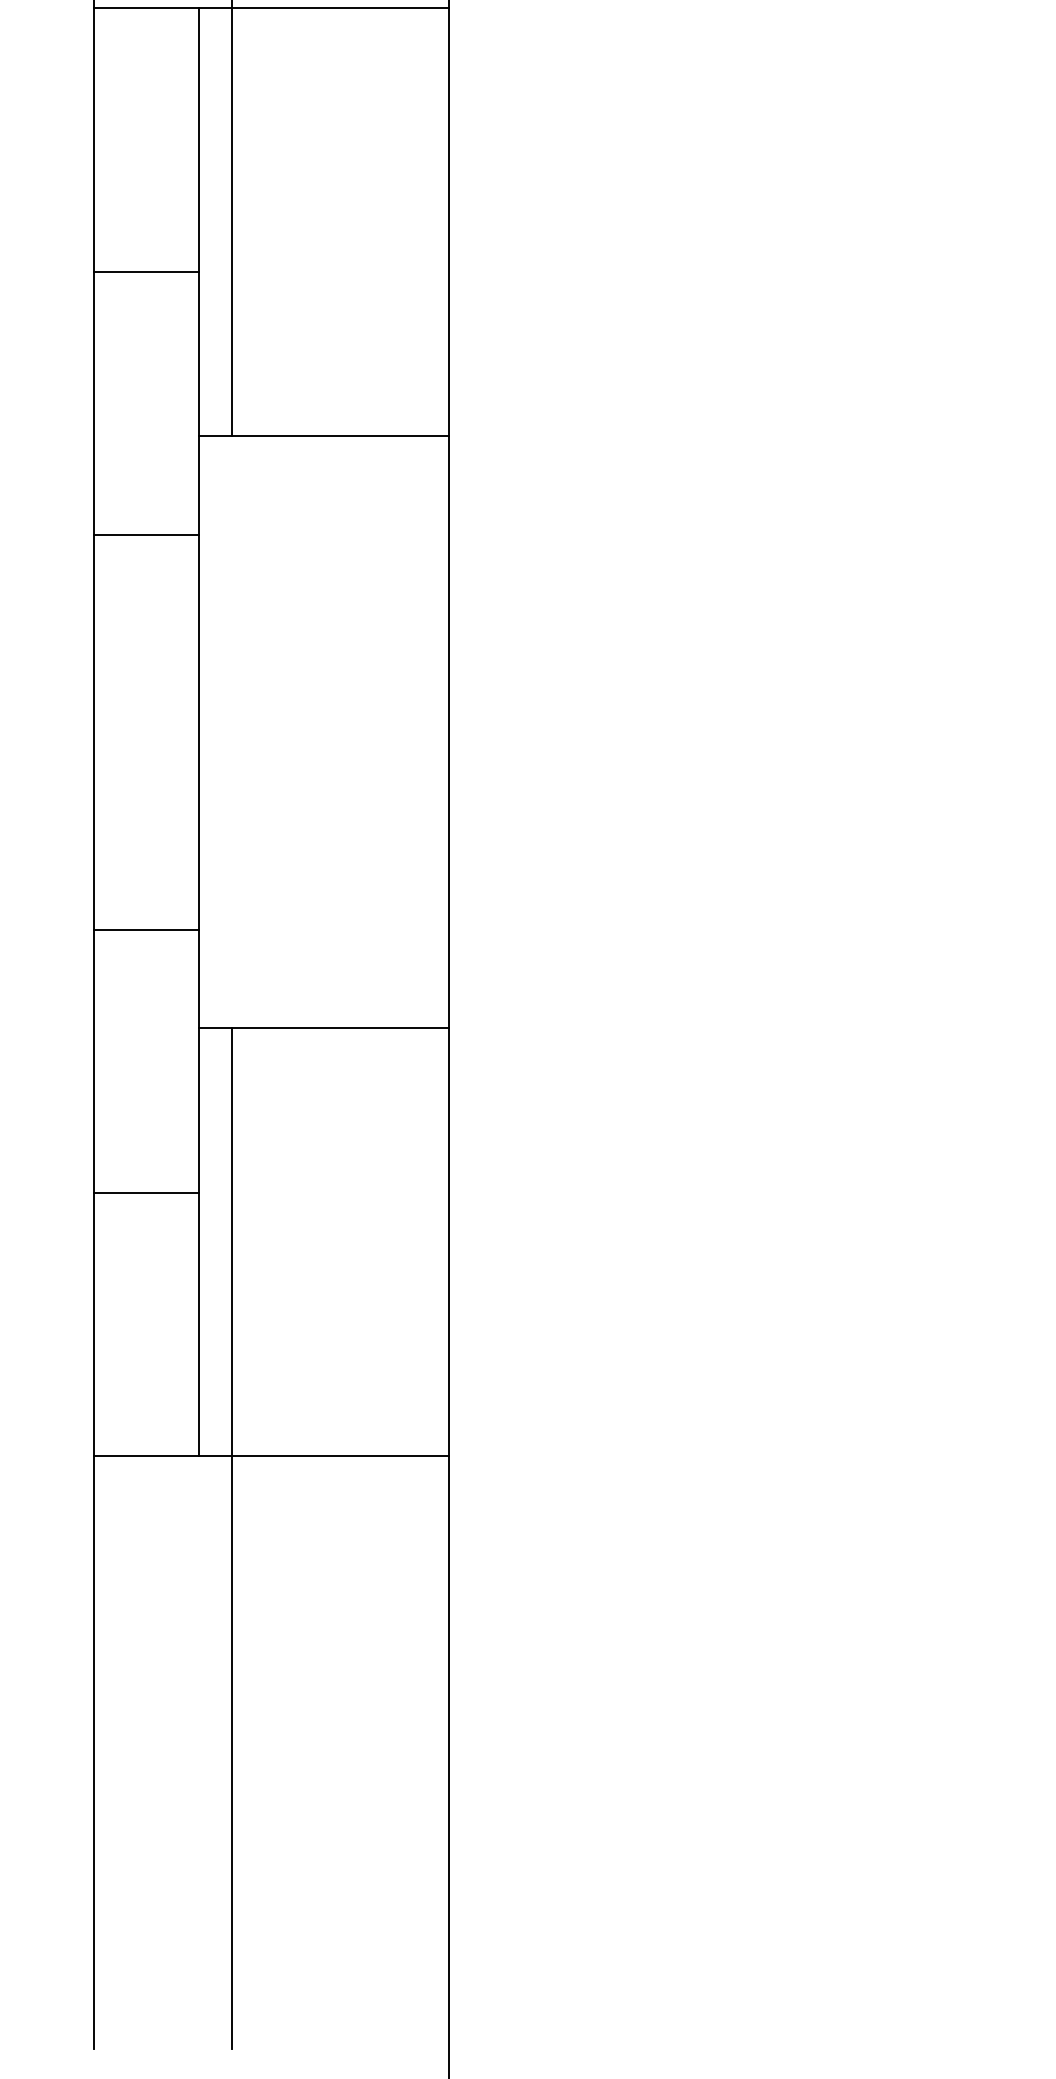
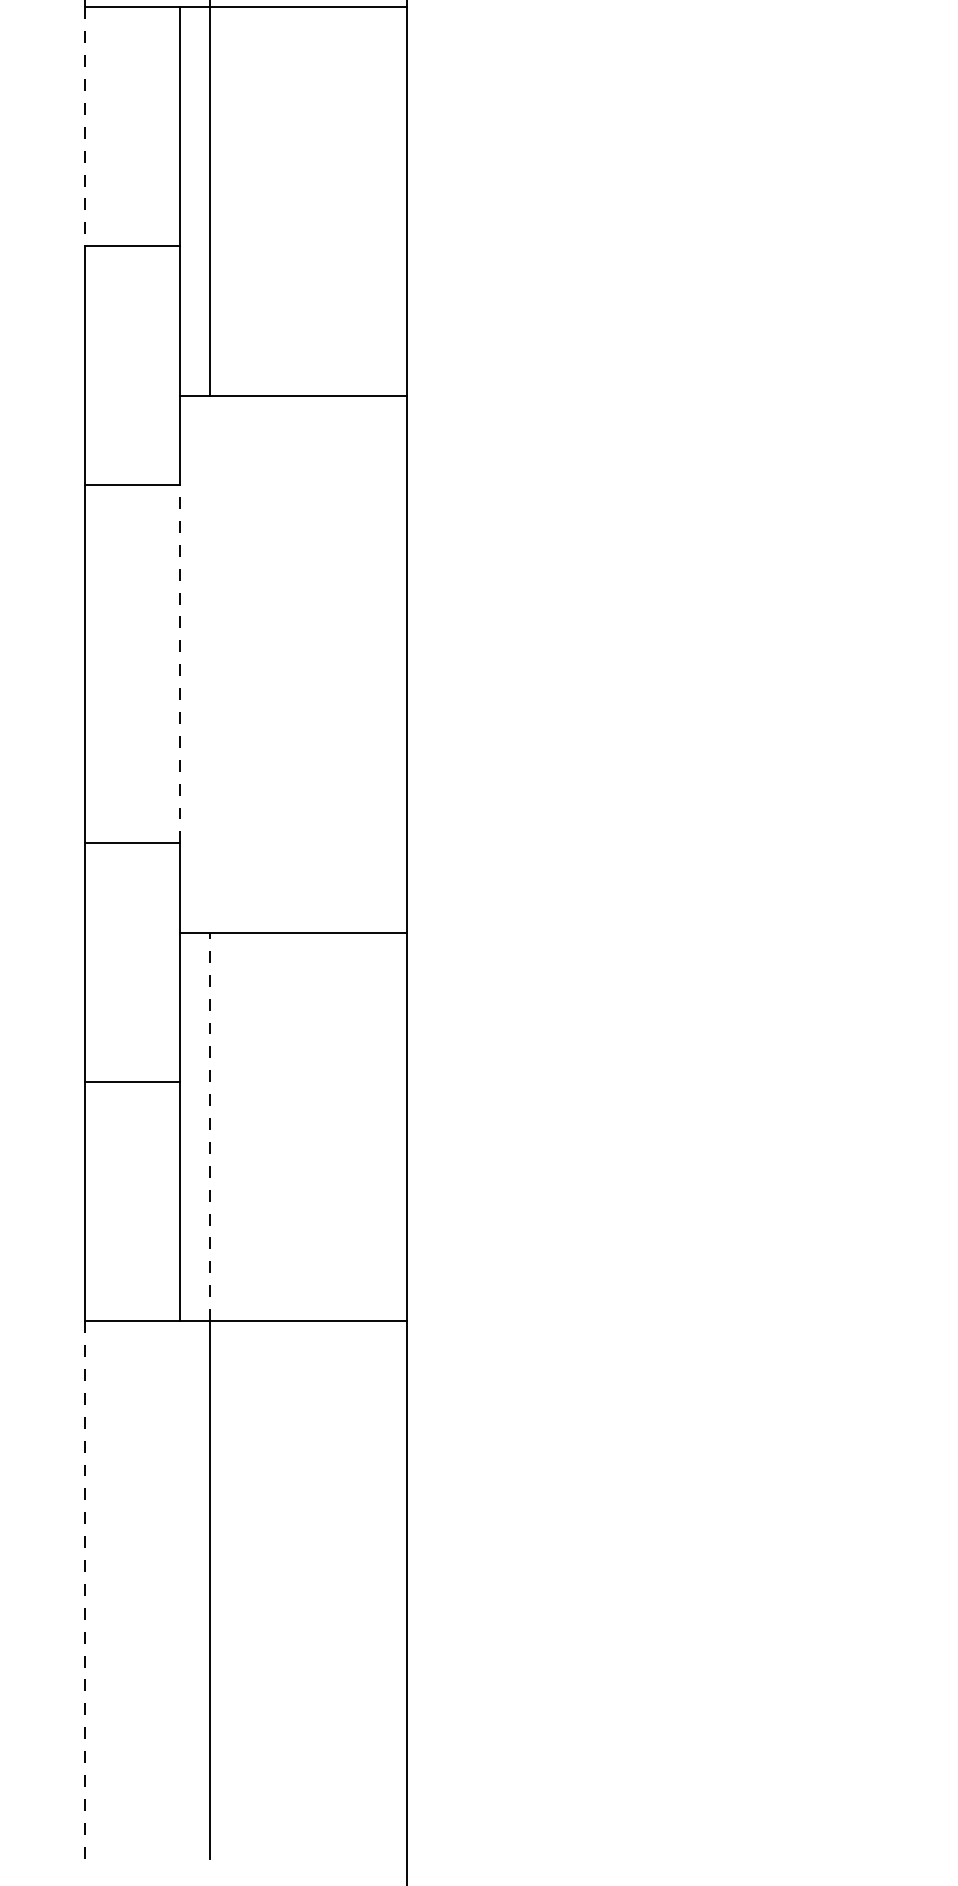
line: (93, 140) -> (84, 127), solid -> dashed
line: (199, 731) -> (180, 663), solid -> dashed
line: (232, 1241) -> (210, 1126), solid -> dashed
line: (93, 1752) -> (84, 1589), solid -> dashed

